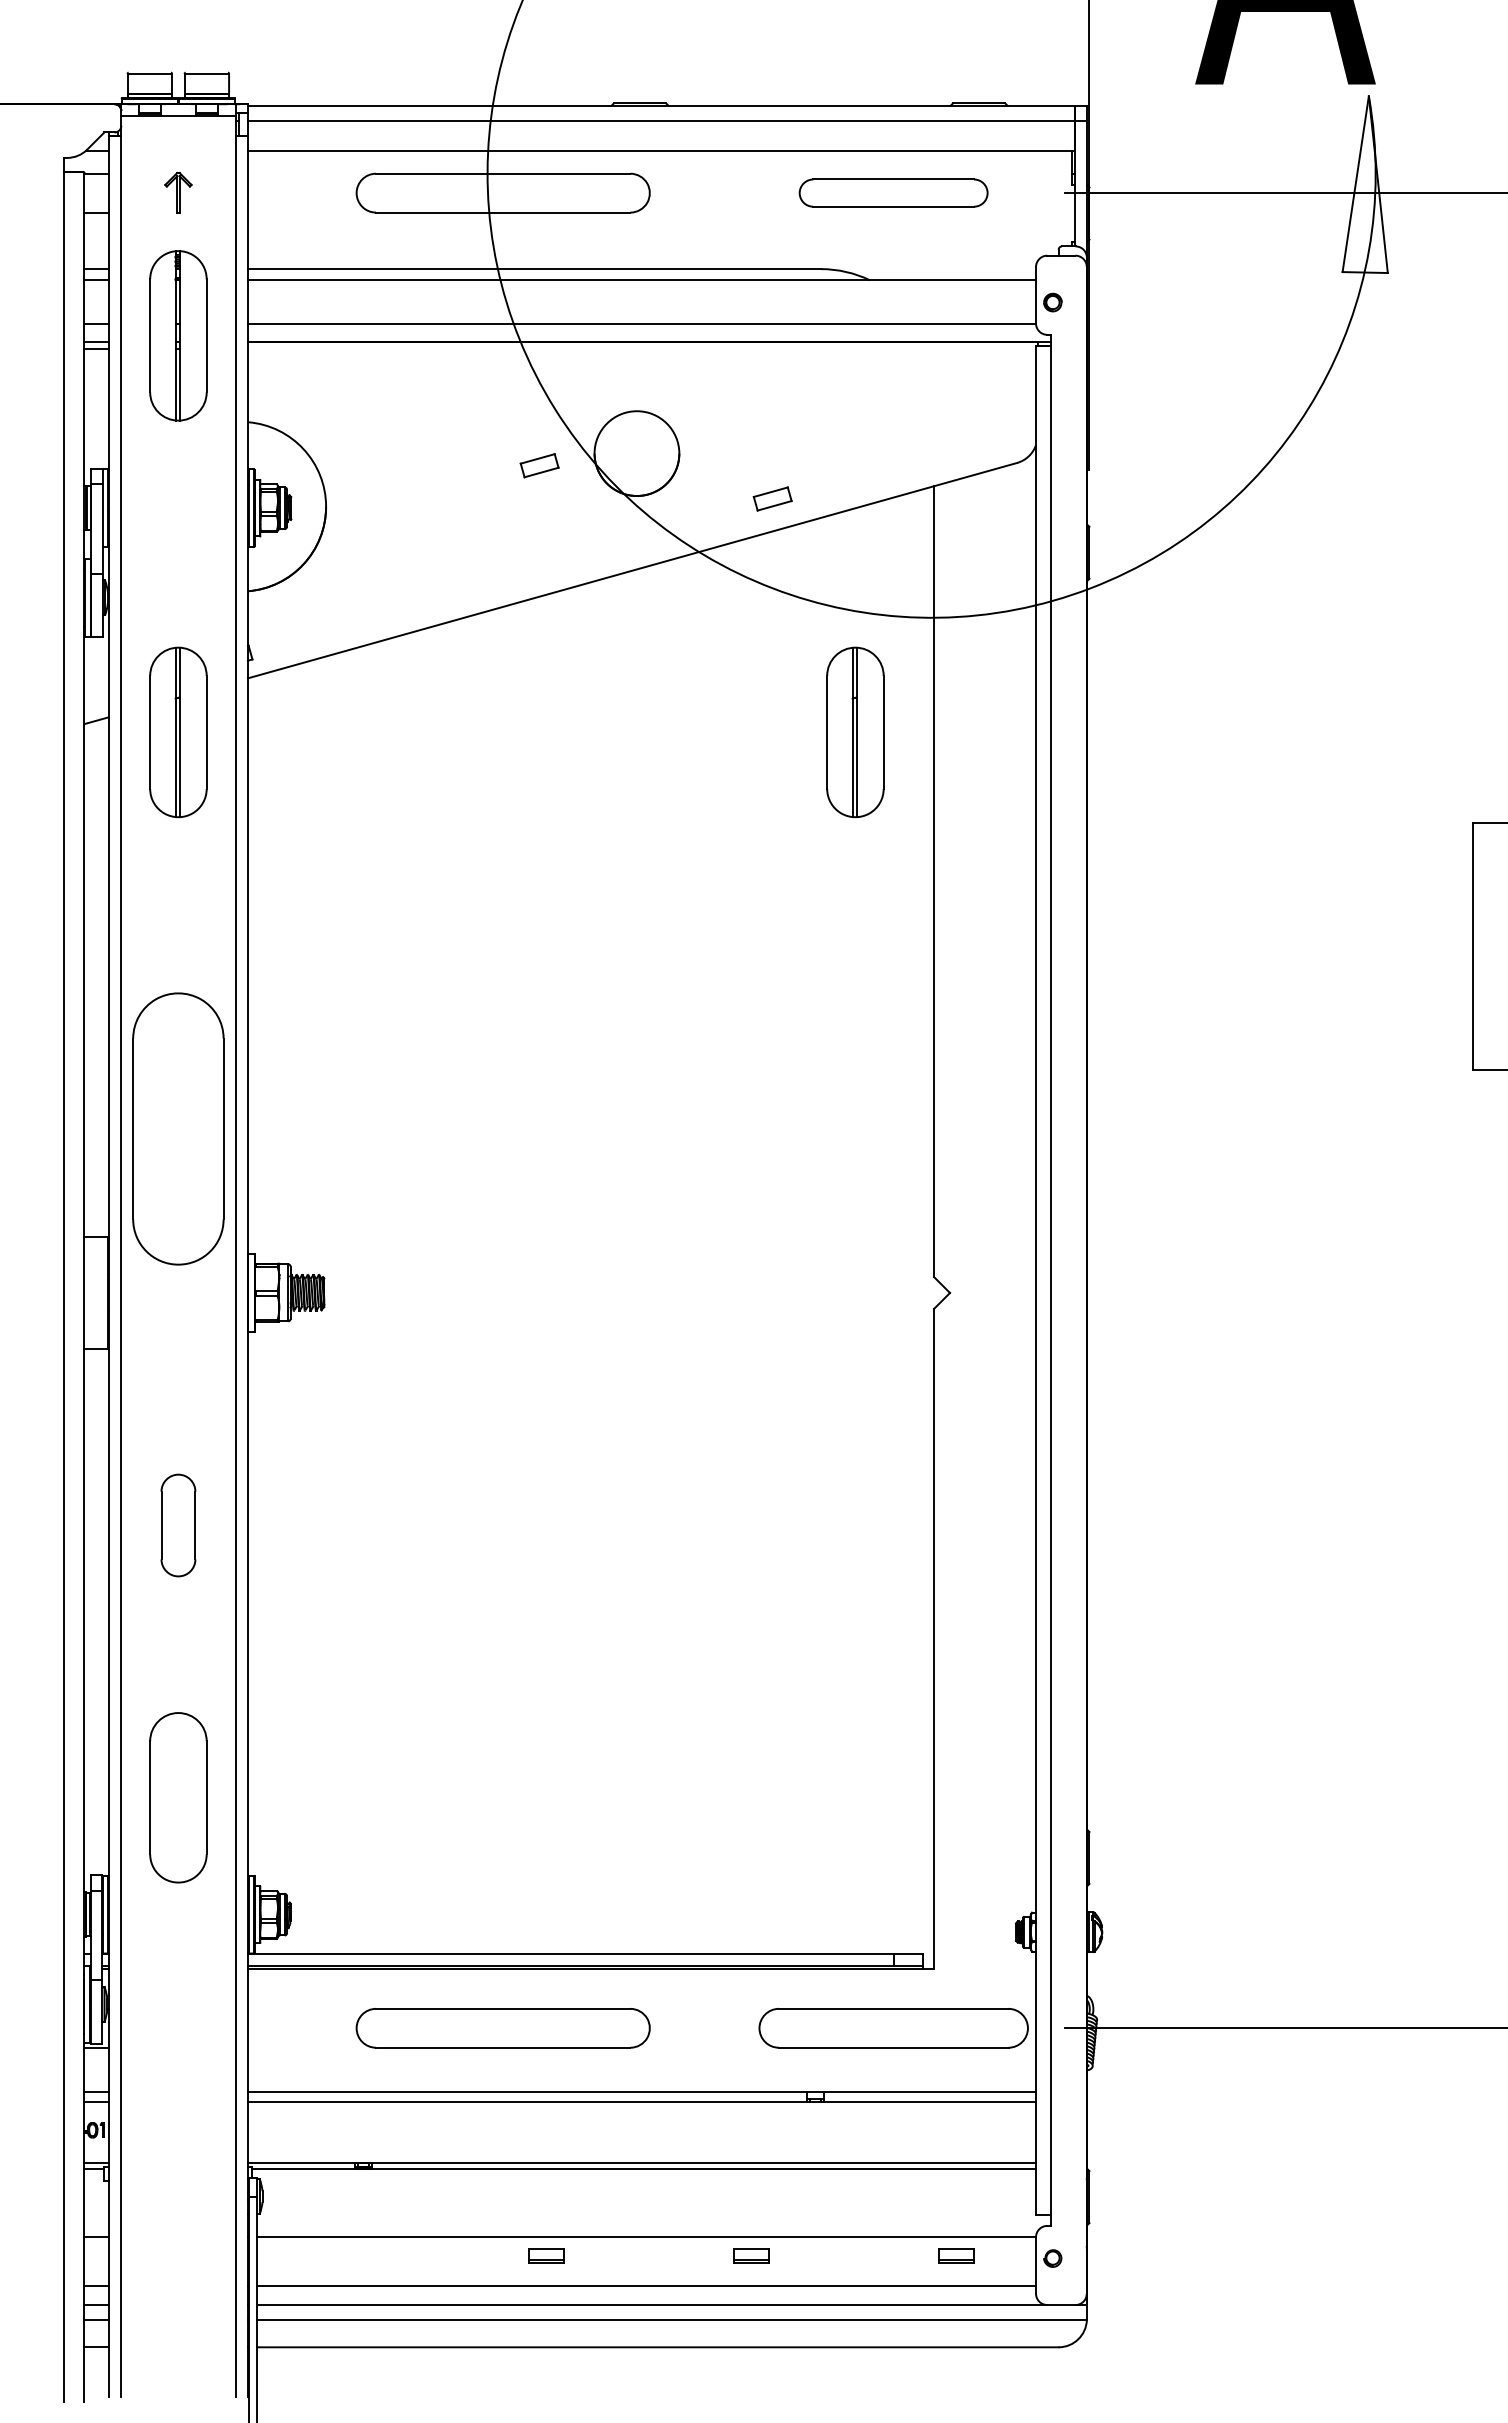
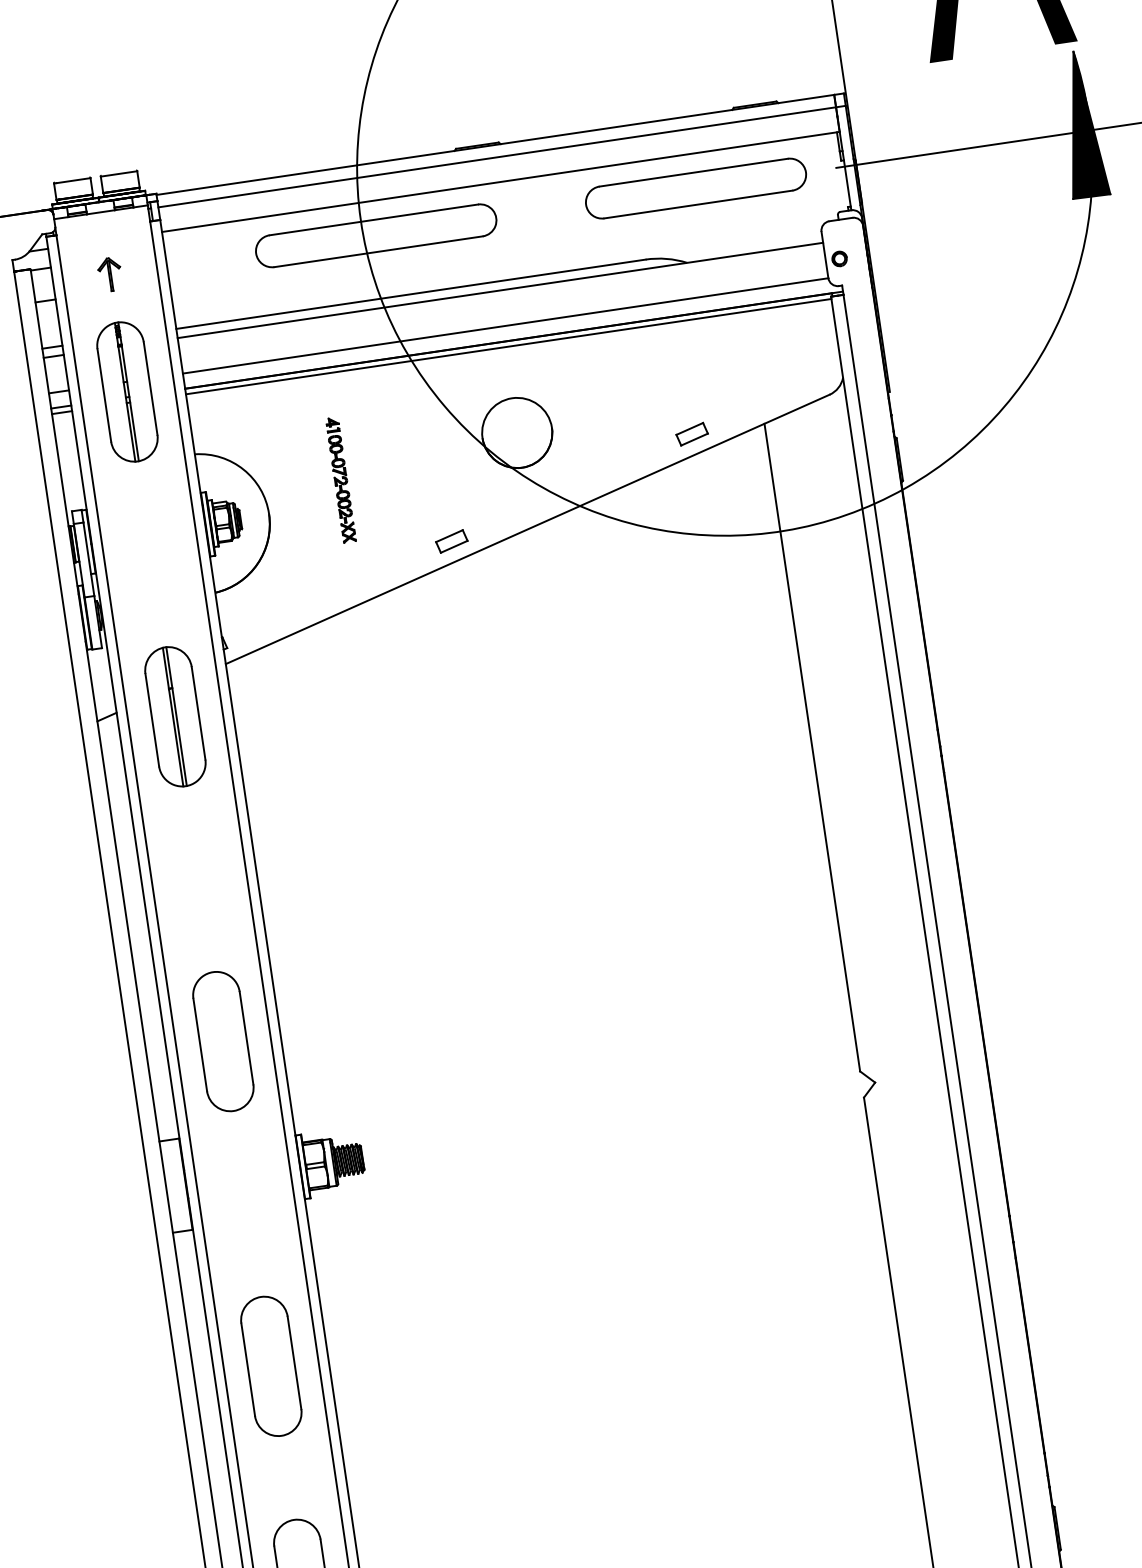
fill: (1364, 184) -> (1080, 124), added
part: (893, 192) -> (695, 188), size x1.43
line: (641, 348) -> (508, 346), added
part: (539, 465) -> (451, 541), moved
part: (417, 478) -> (340, 479), added
part: (772, 498) -> (691, 433), moved
part: (855, 732) -> (729, 634), removed
part: (178, 1128) -> (223, 1041), size x0.62
part: (178, 1525) -> (271, 1366), size x1.67

